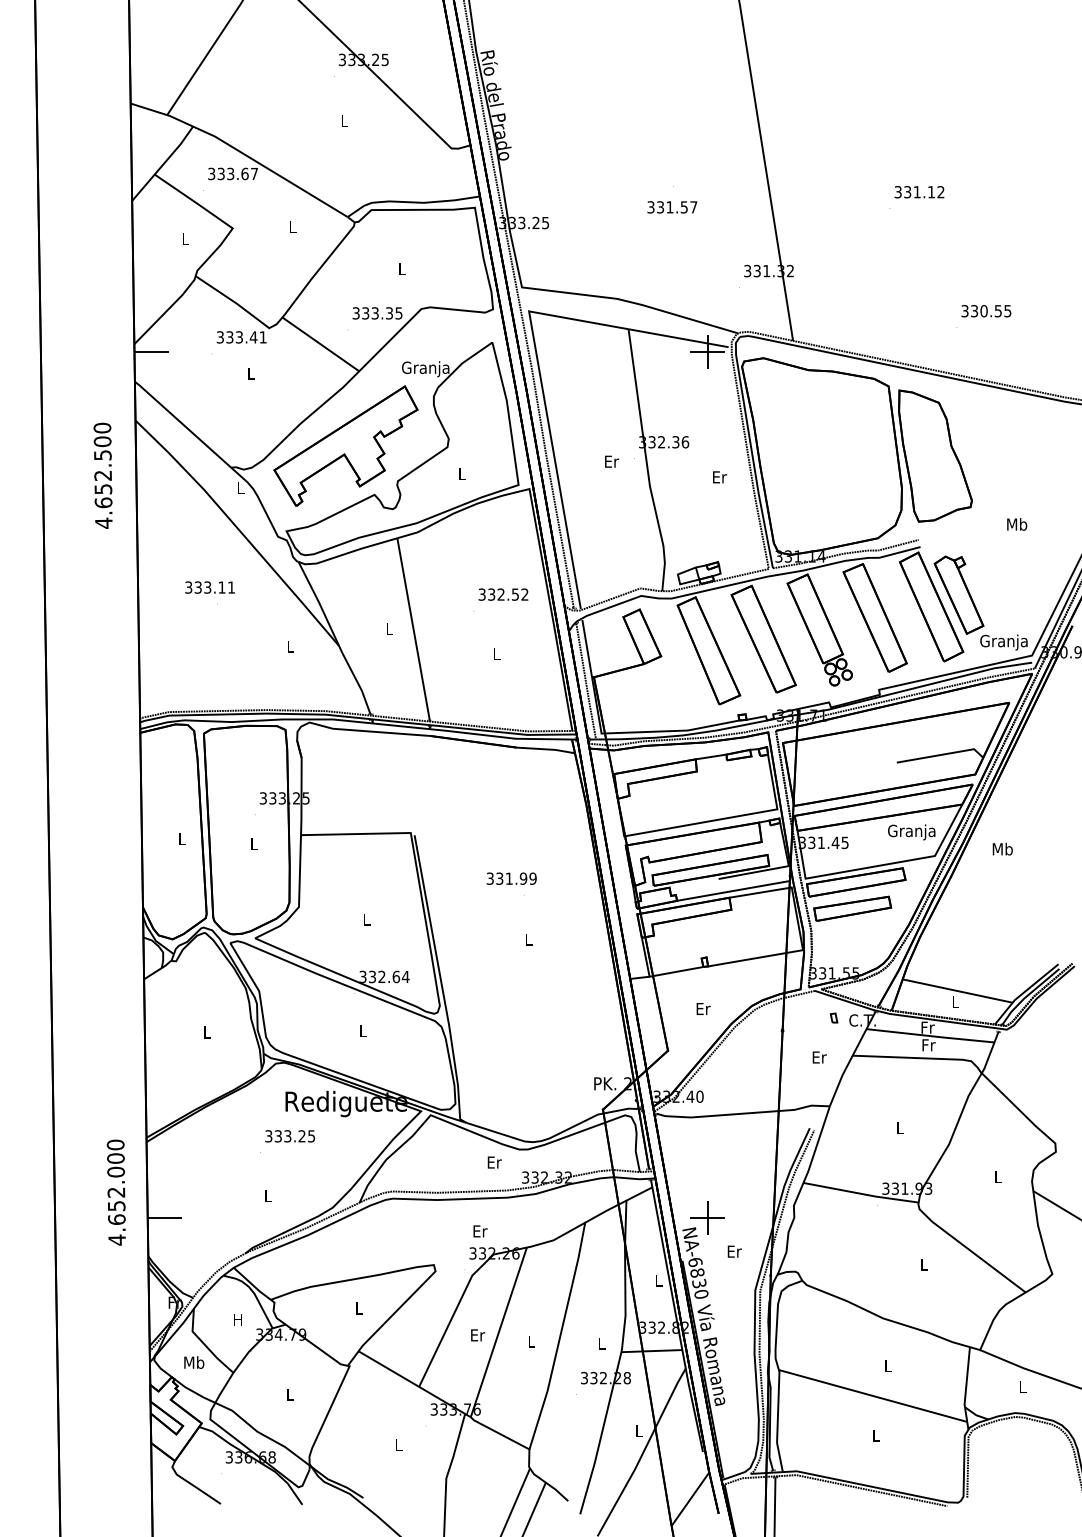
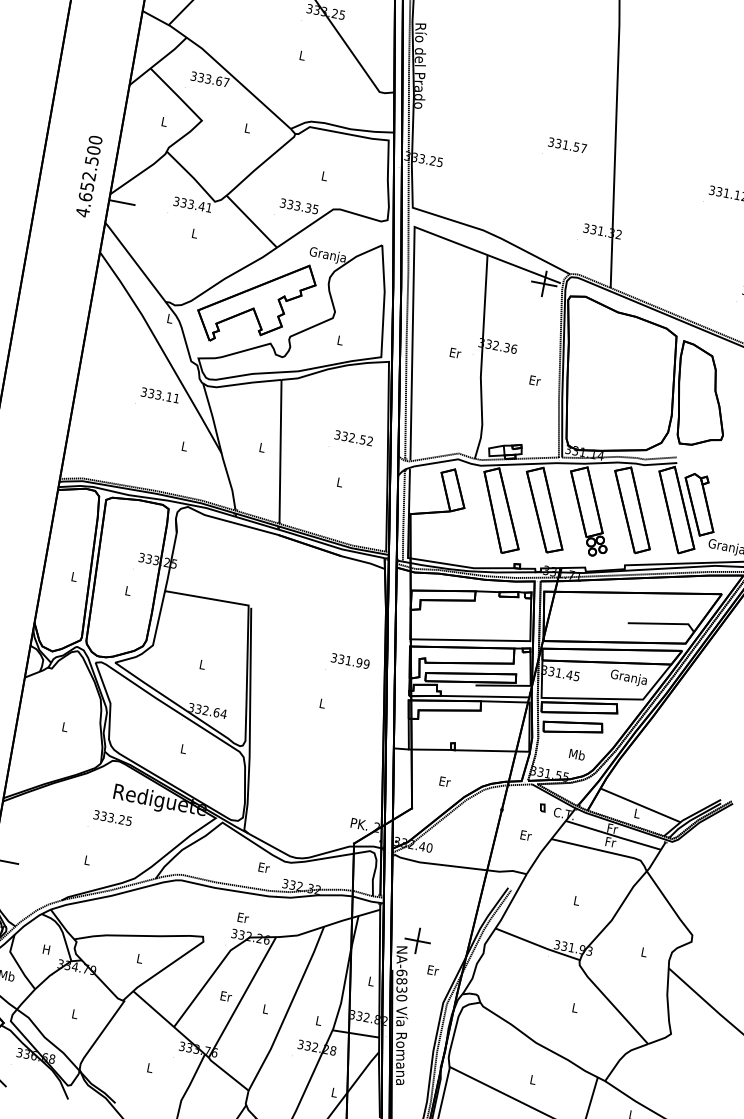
text: (672, 207) -> (567, 145), moved
text: (102, 475) -> (88, 176), moved
text: (209, 587) -> (159, 395), moved
text: (1002, 848) -> (577, 754), moved
text: (511, 878) -> (350, 660), moved

